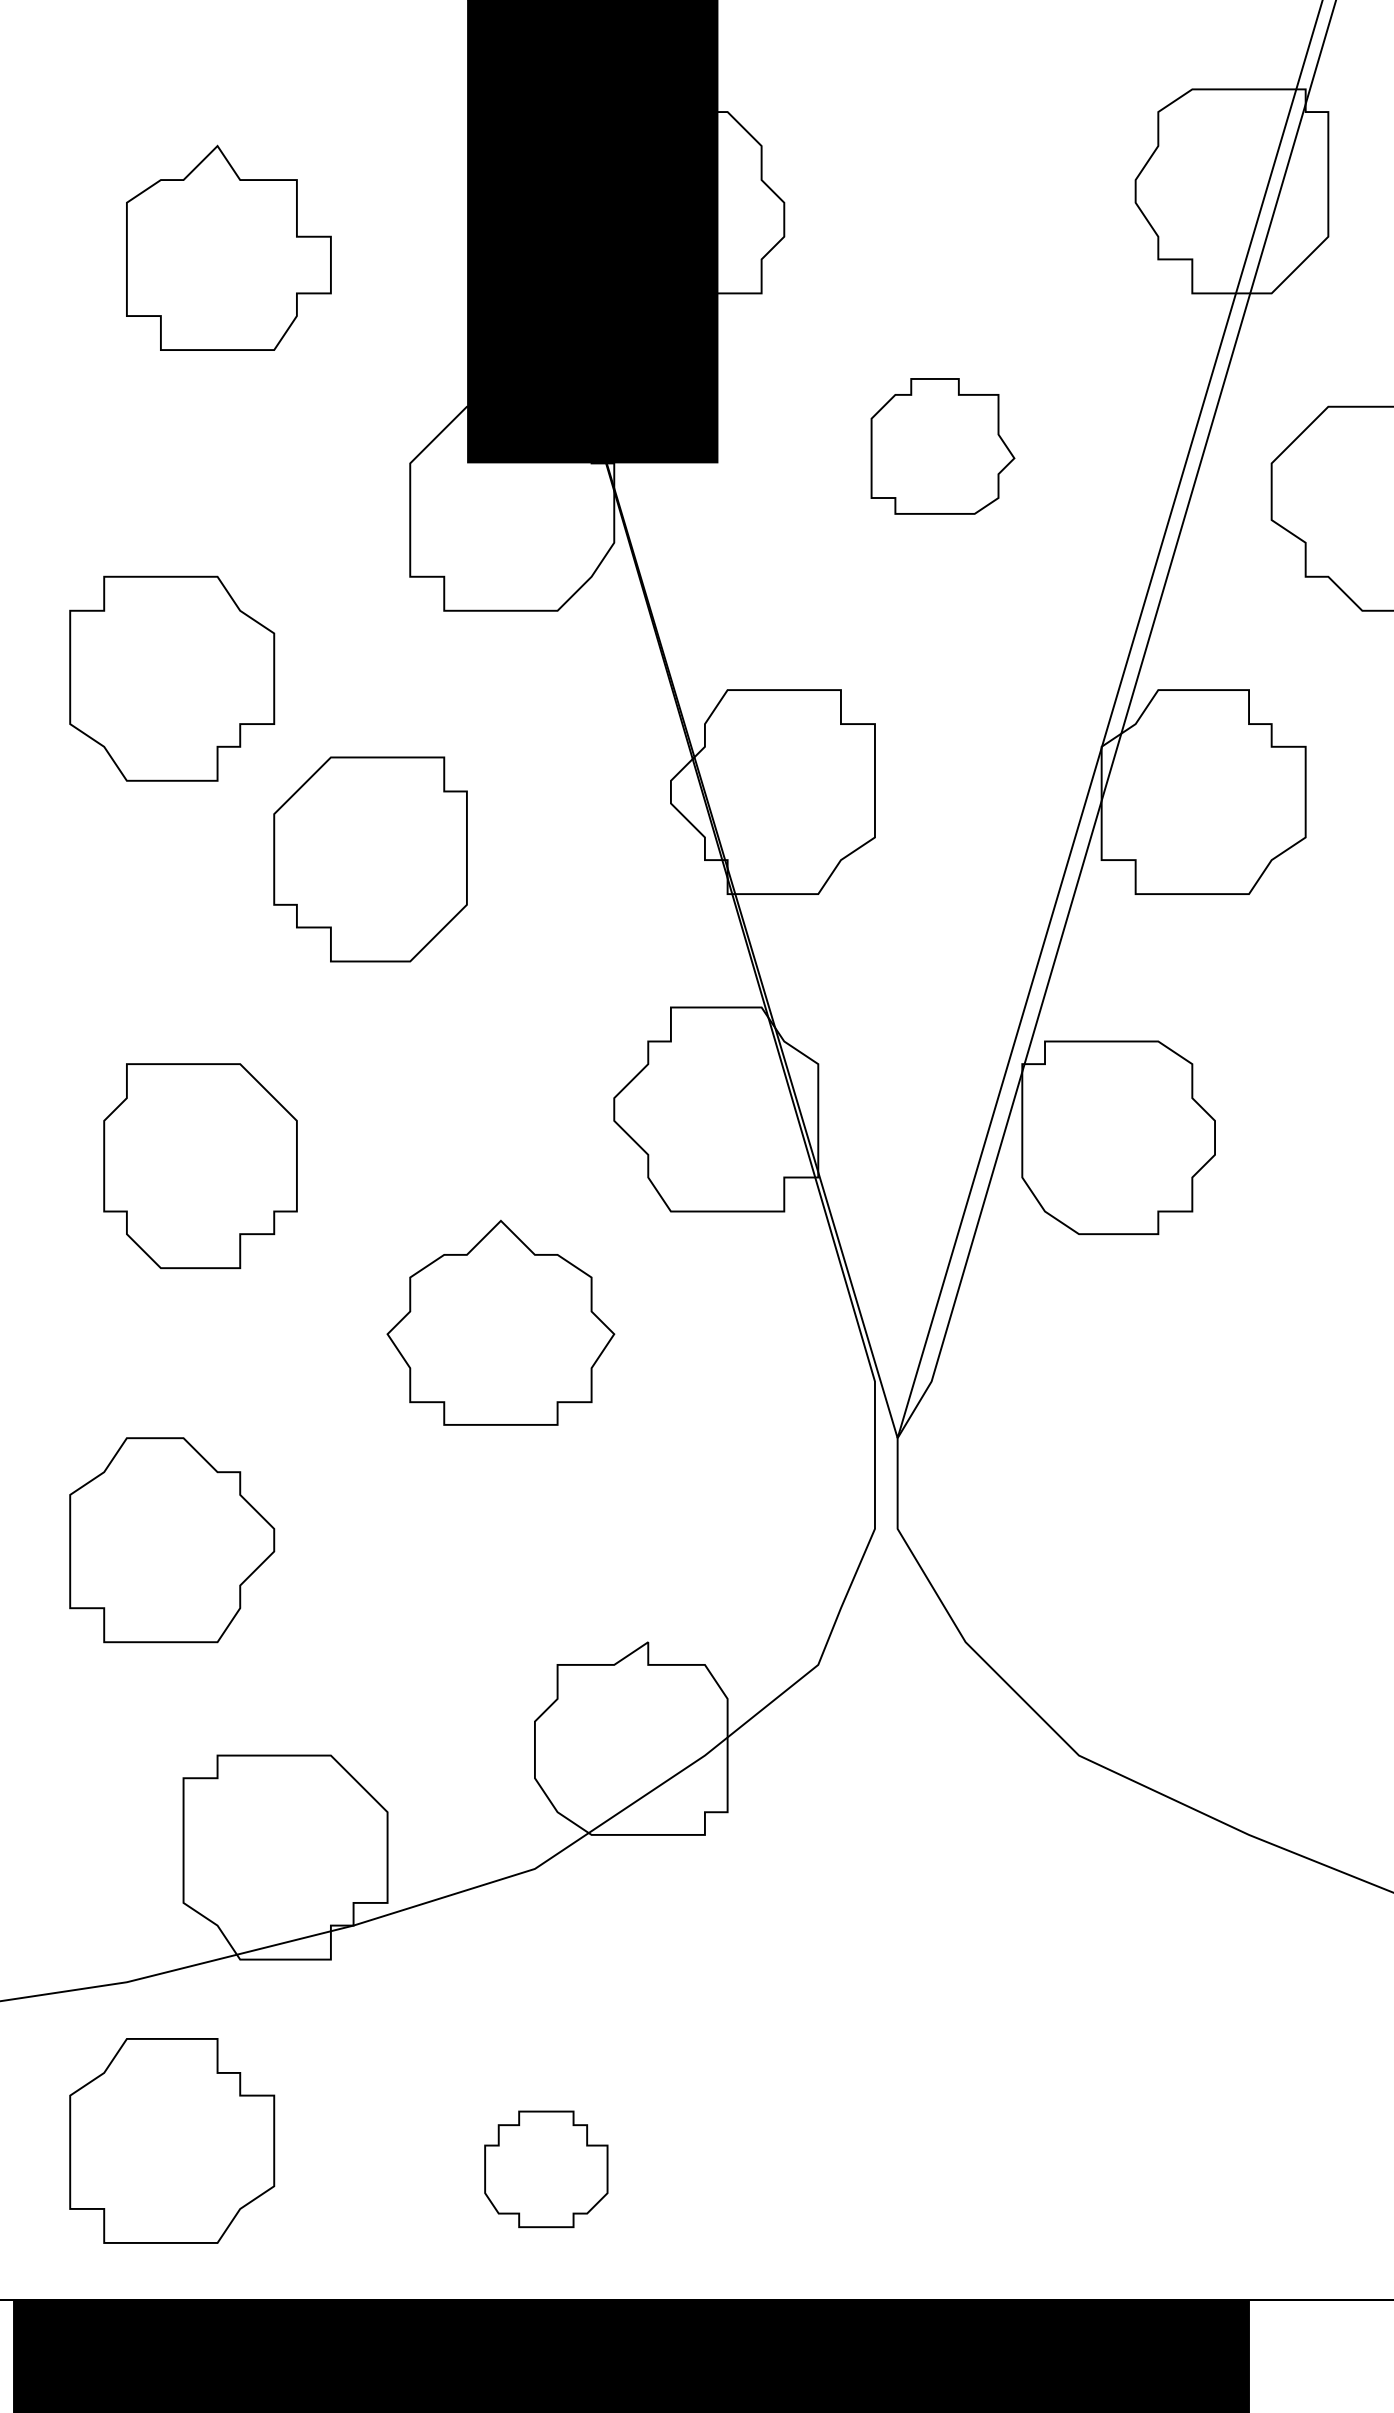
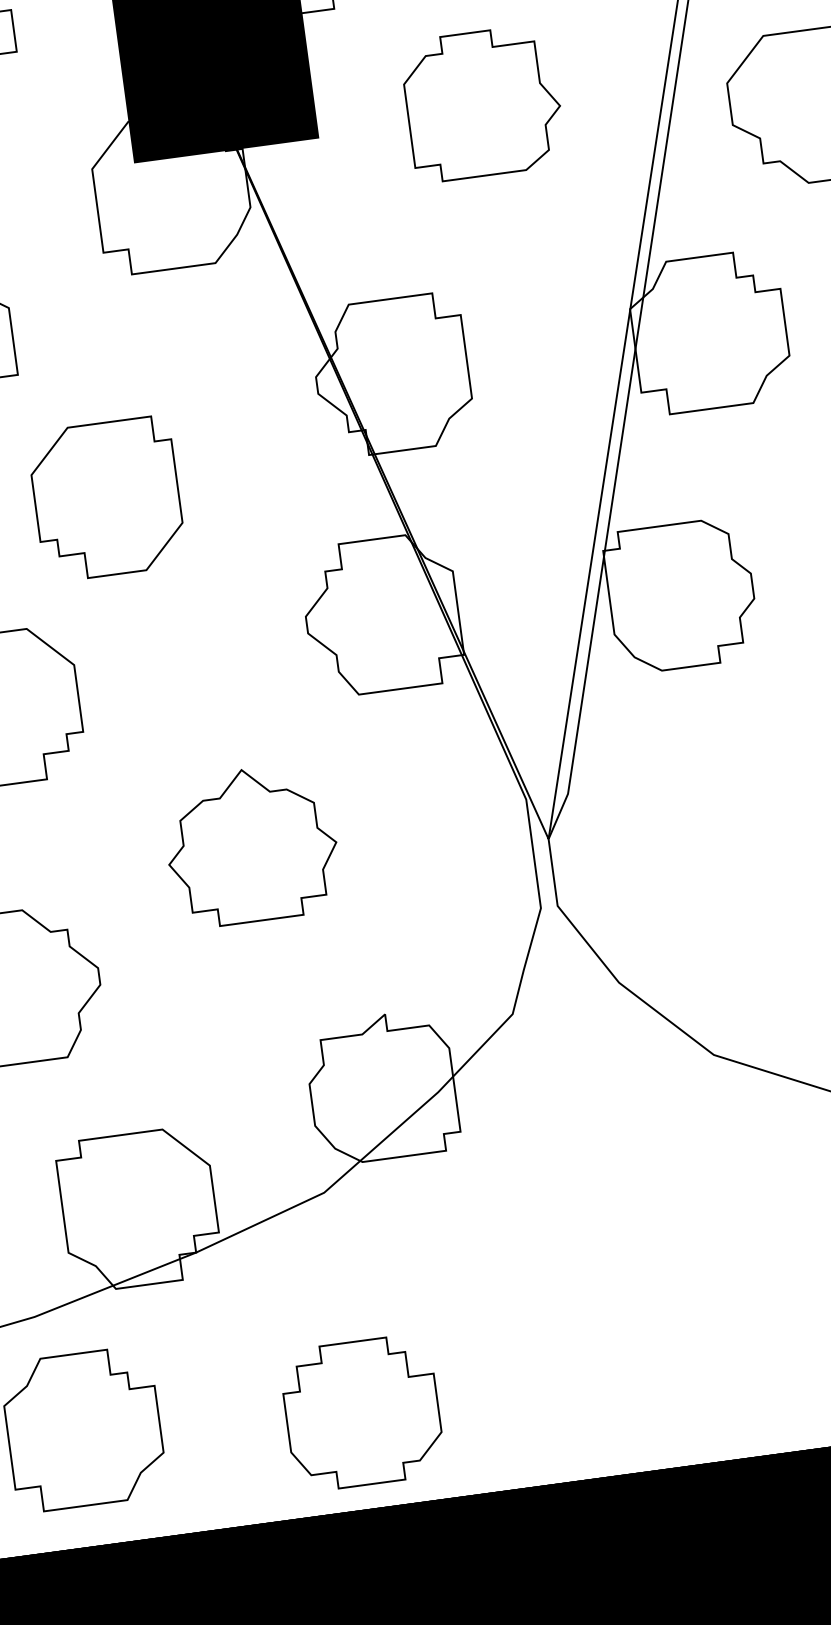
part: (942, 446) -> (482, 103), size x1.43
part: (370, 859) -> (106, 499), moved
part: (500, 1322) -> (251, 845), moved
part: (546, 2169) -> (362, 1413), size x1.67

